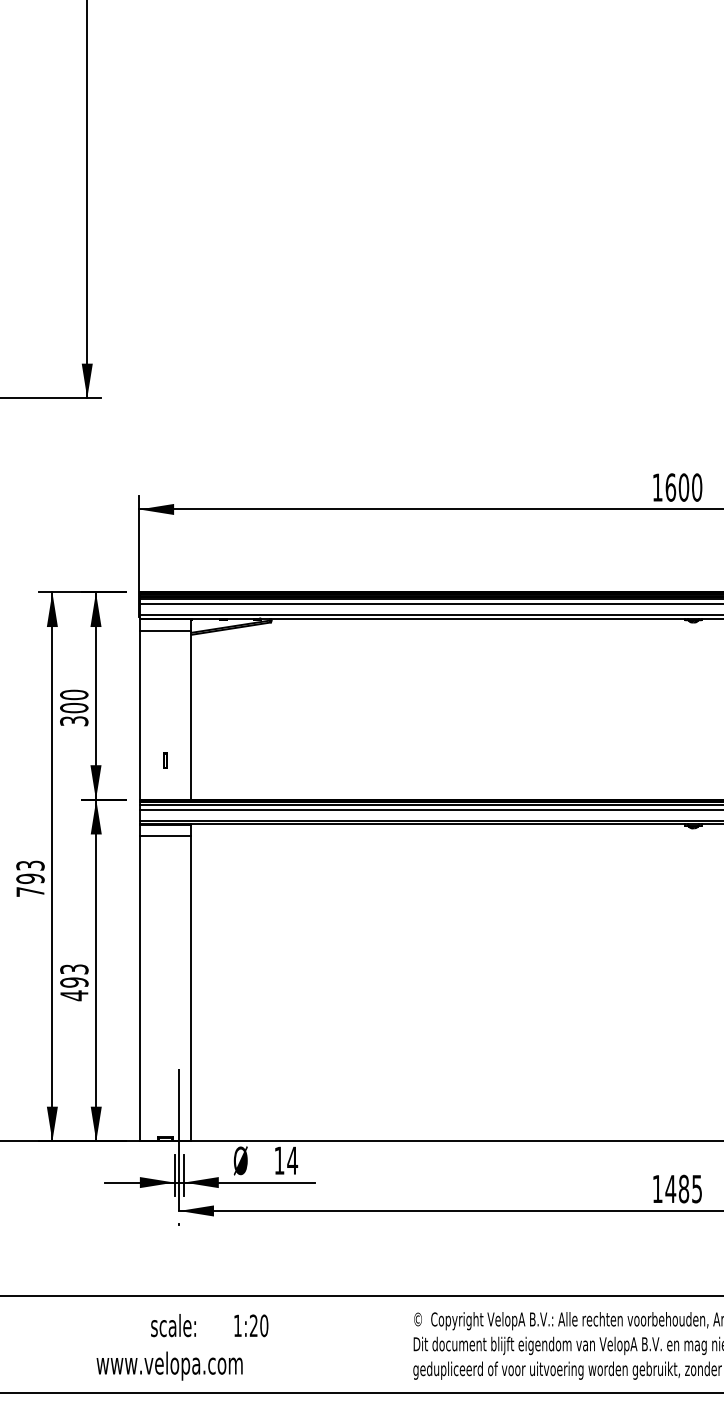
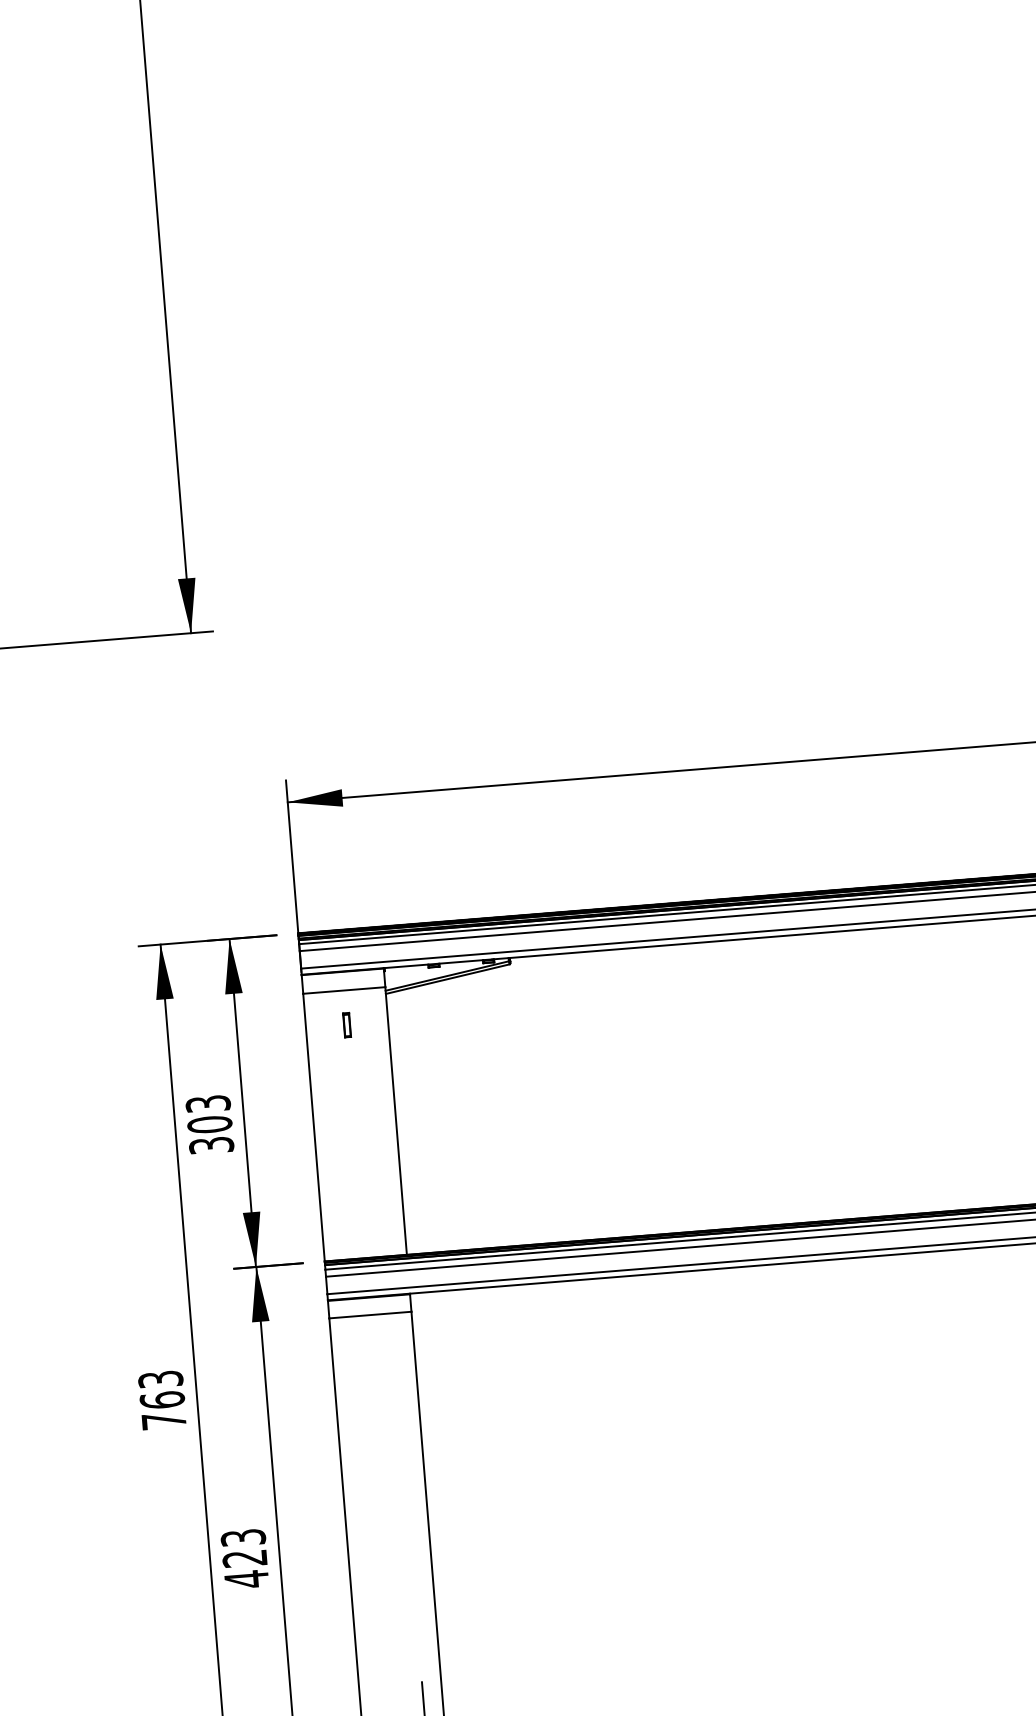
text: (74, 694) -> (208, 1103), 300 -> 303
part: (165, 760) -> (347, 1025), moved
text: (30, 878) -> (162, 1399), 793 -> 763
text: (74, 982) -> (245, 1558), 493 -> 423

